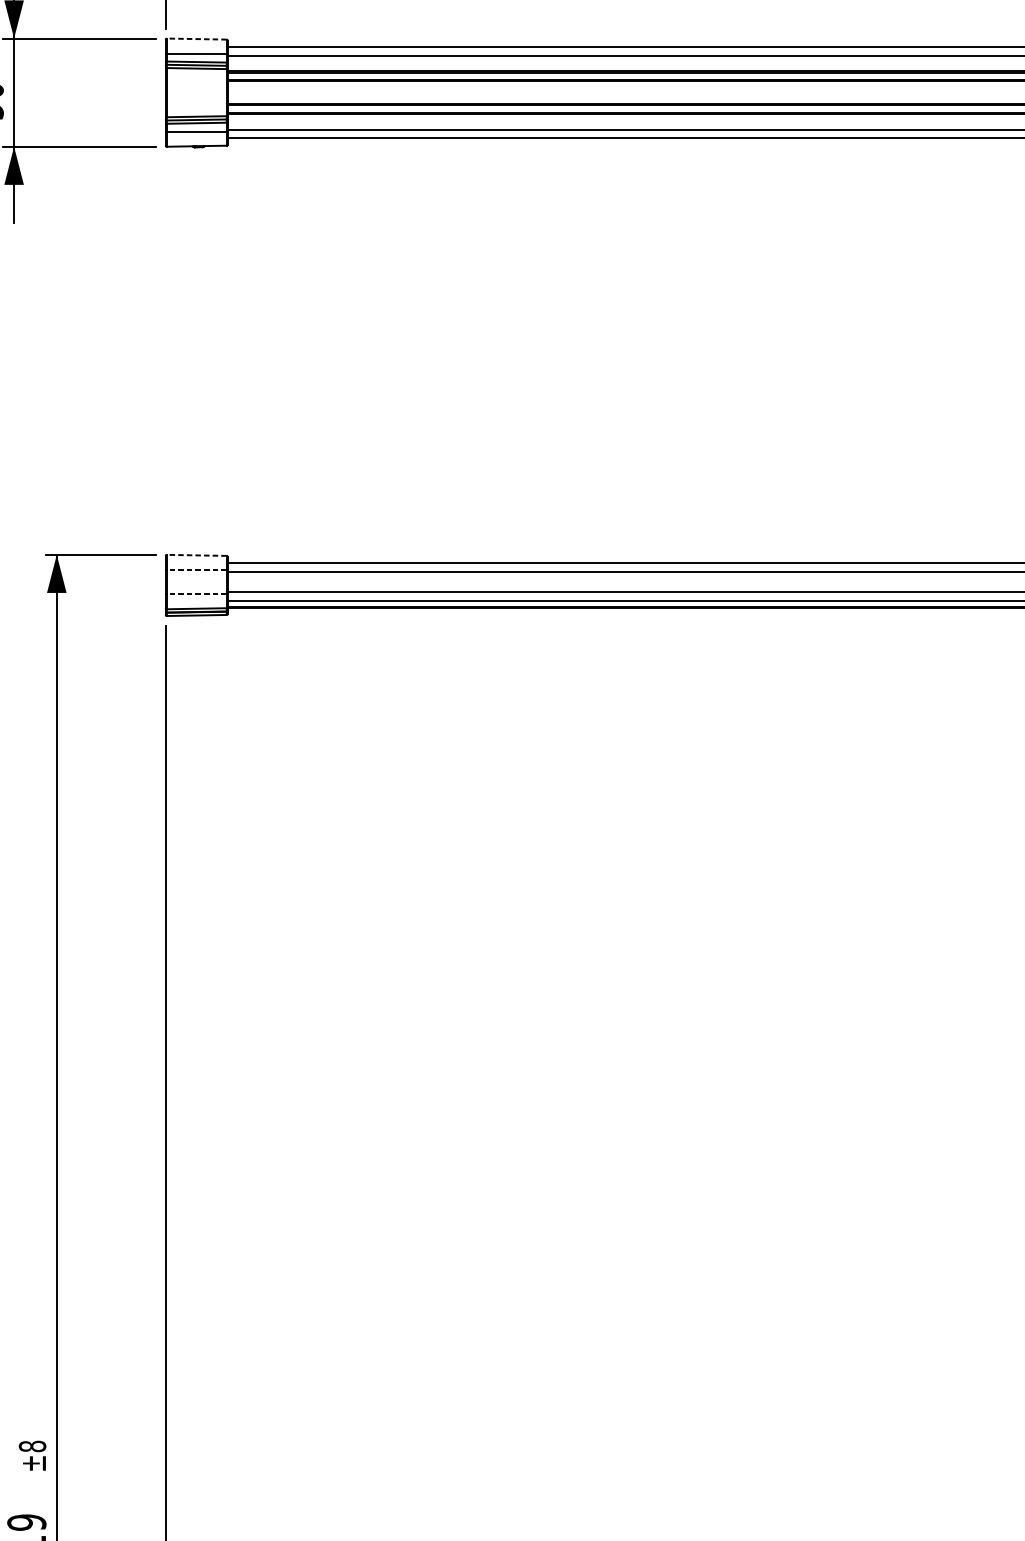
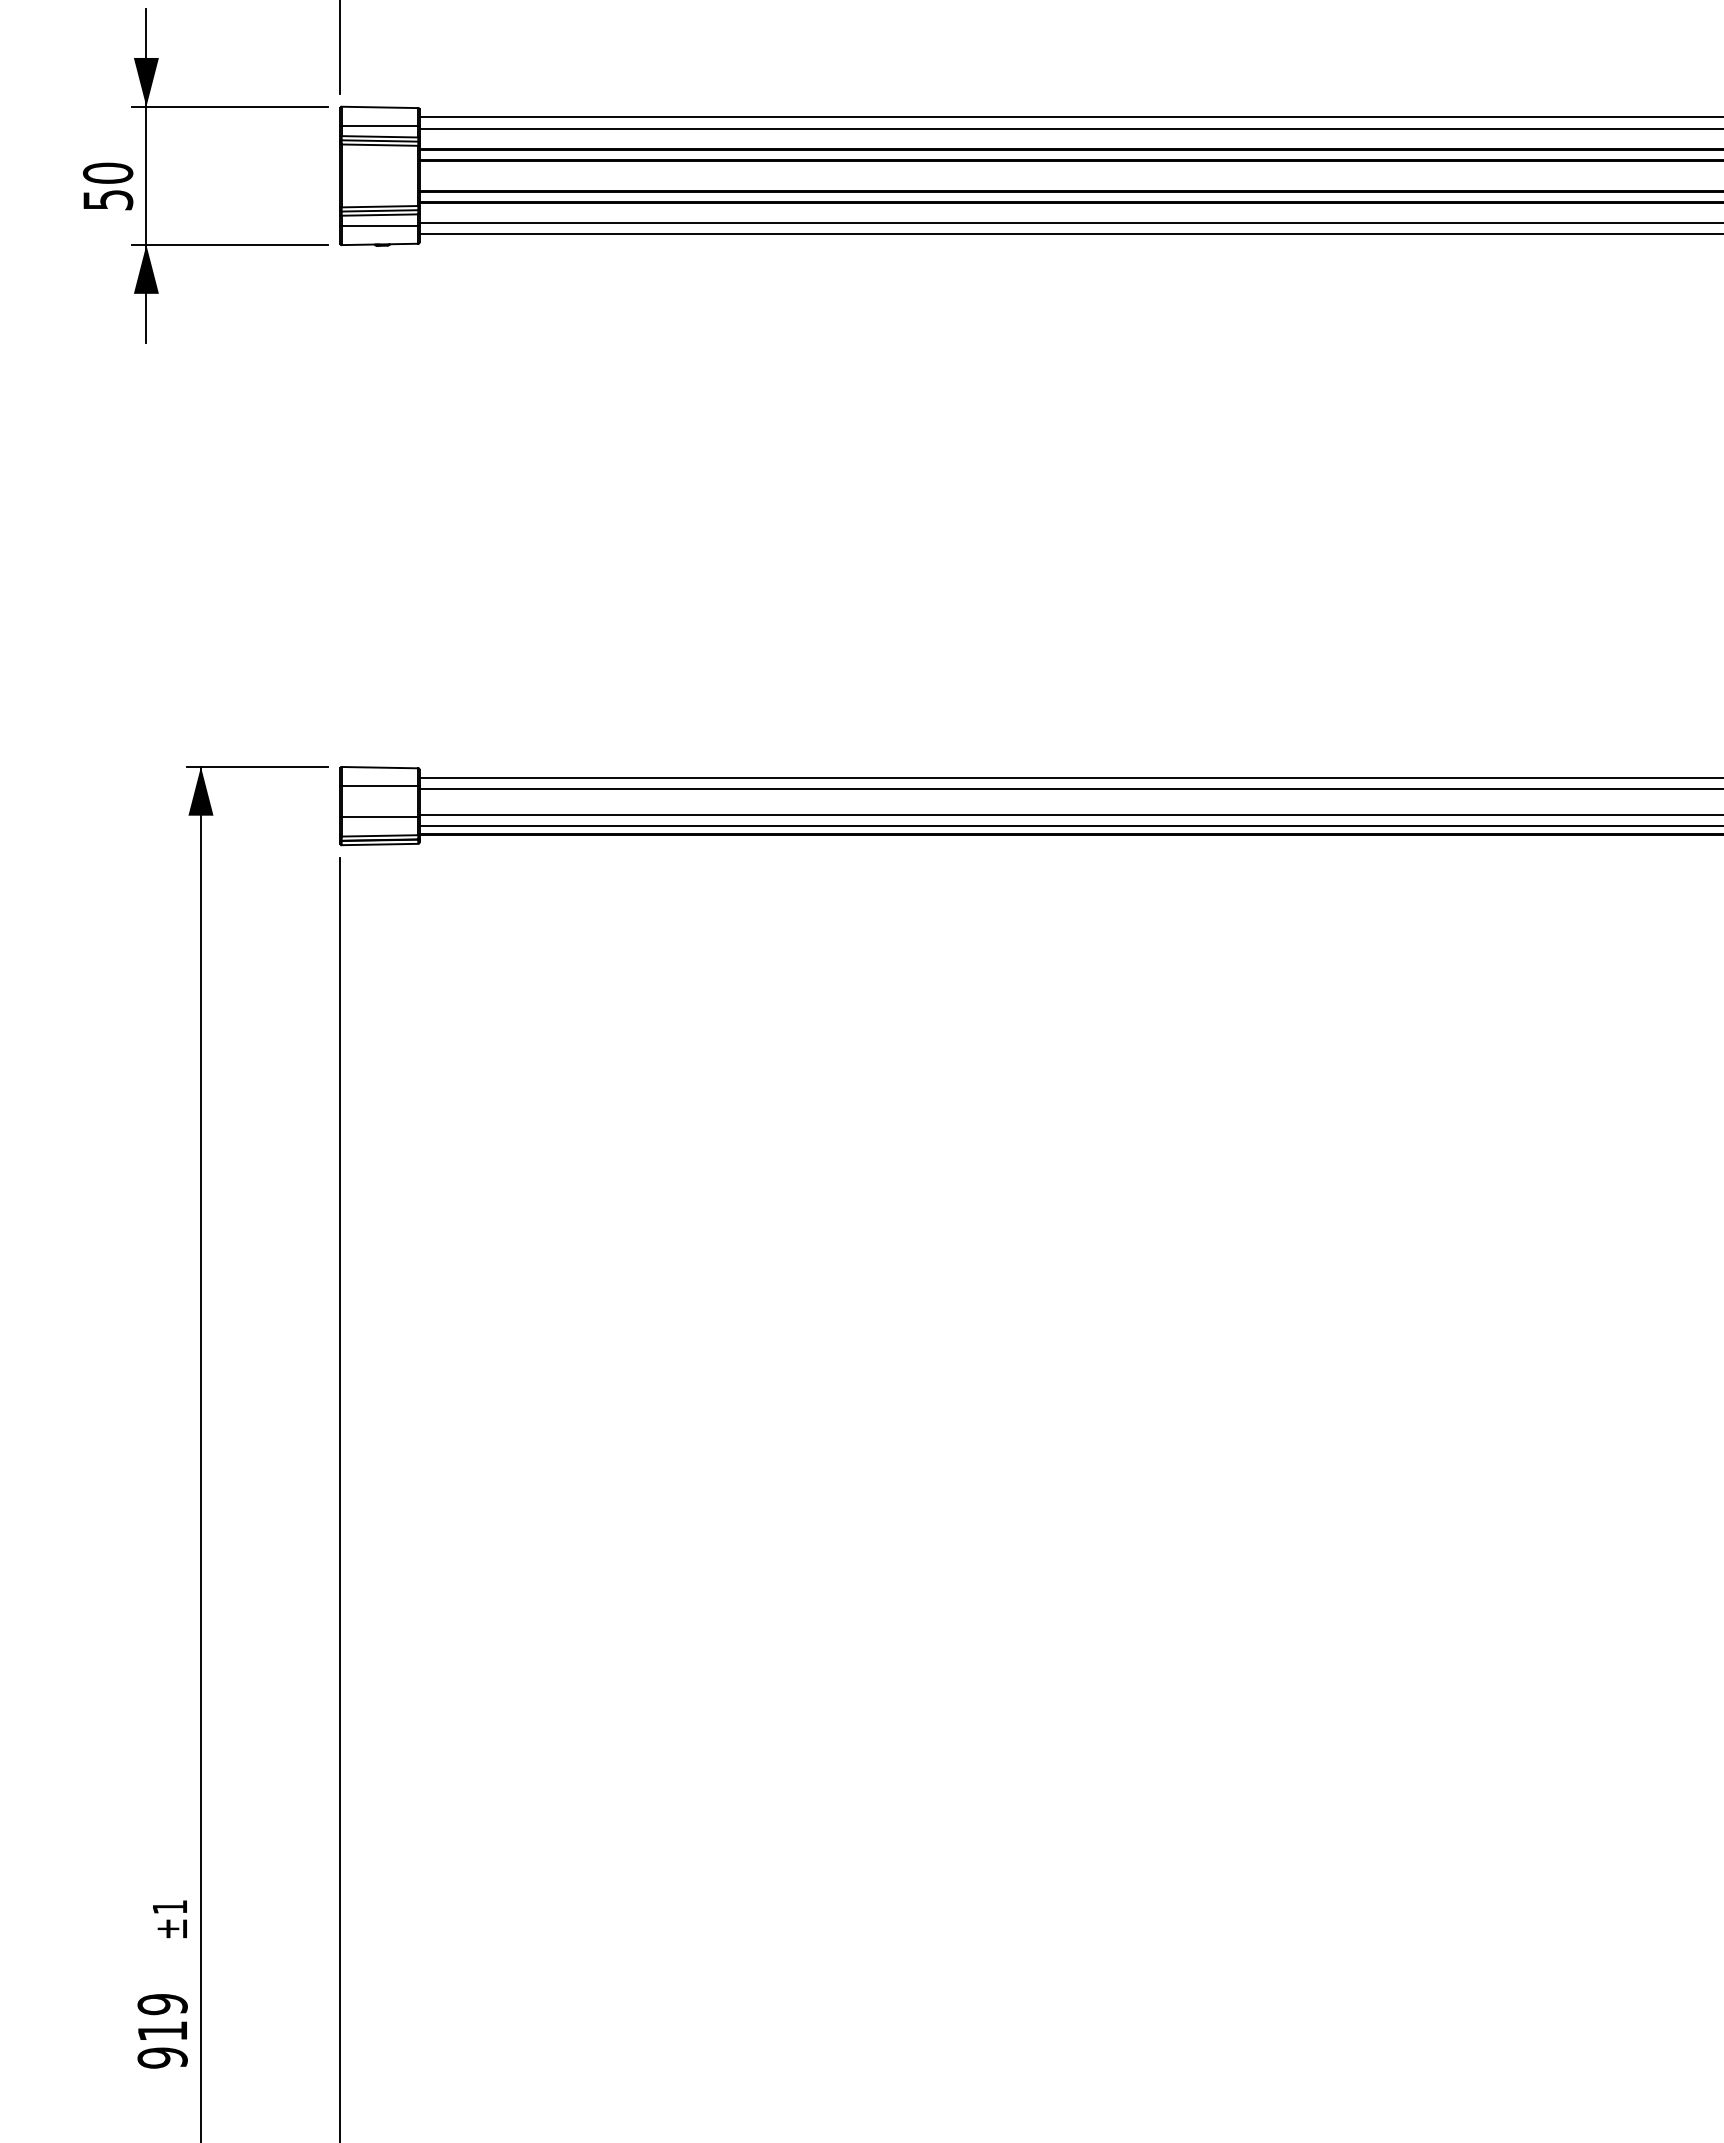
line: (196, 39) -> (379, 107), dashed -> solid
line: (196, 555) -> (379, 767), dashed -> solid
line: (196, 570) -> (379, 786), dashed -> solid
line: (196, 594) -> (379, 817), dashed -> solid
text: (32, 1445) -> (169, 1906), ±8 -> ±1

